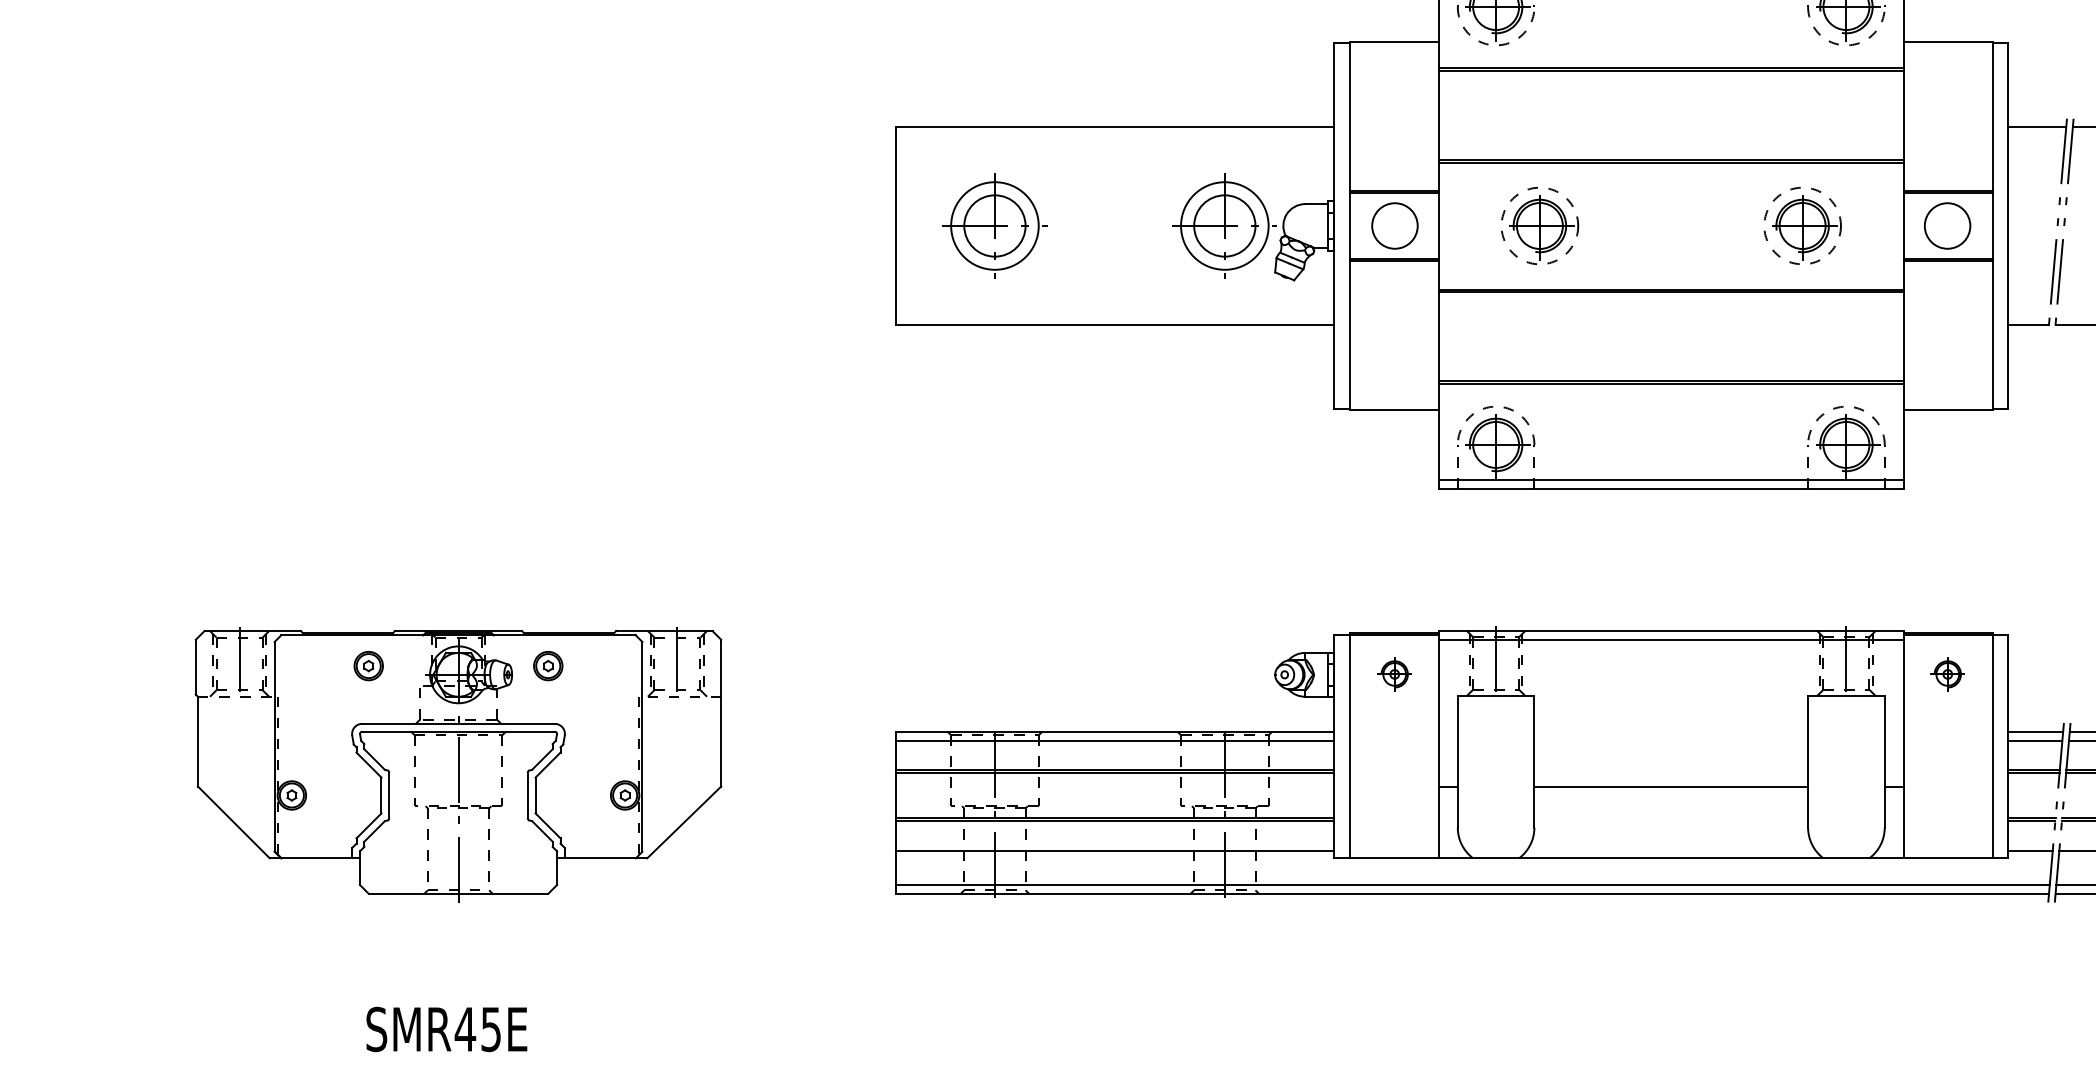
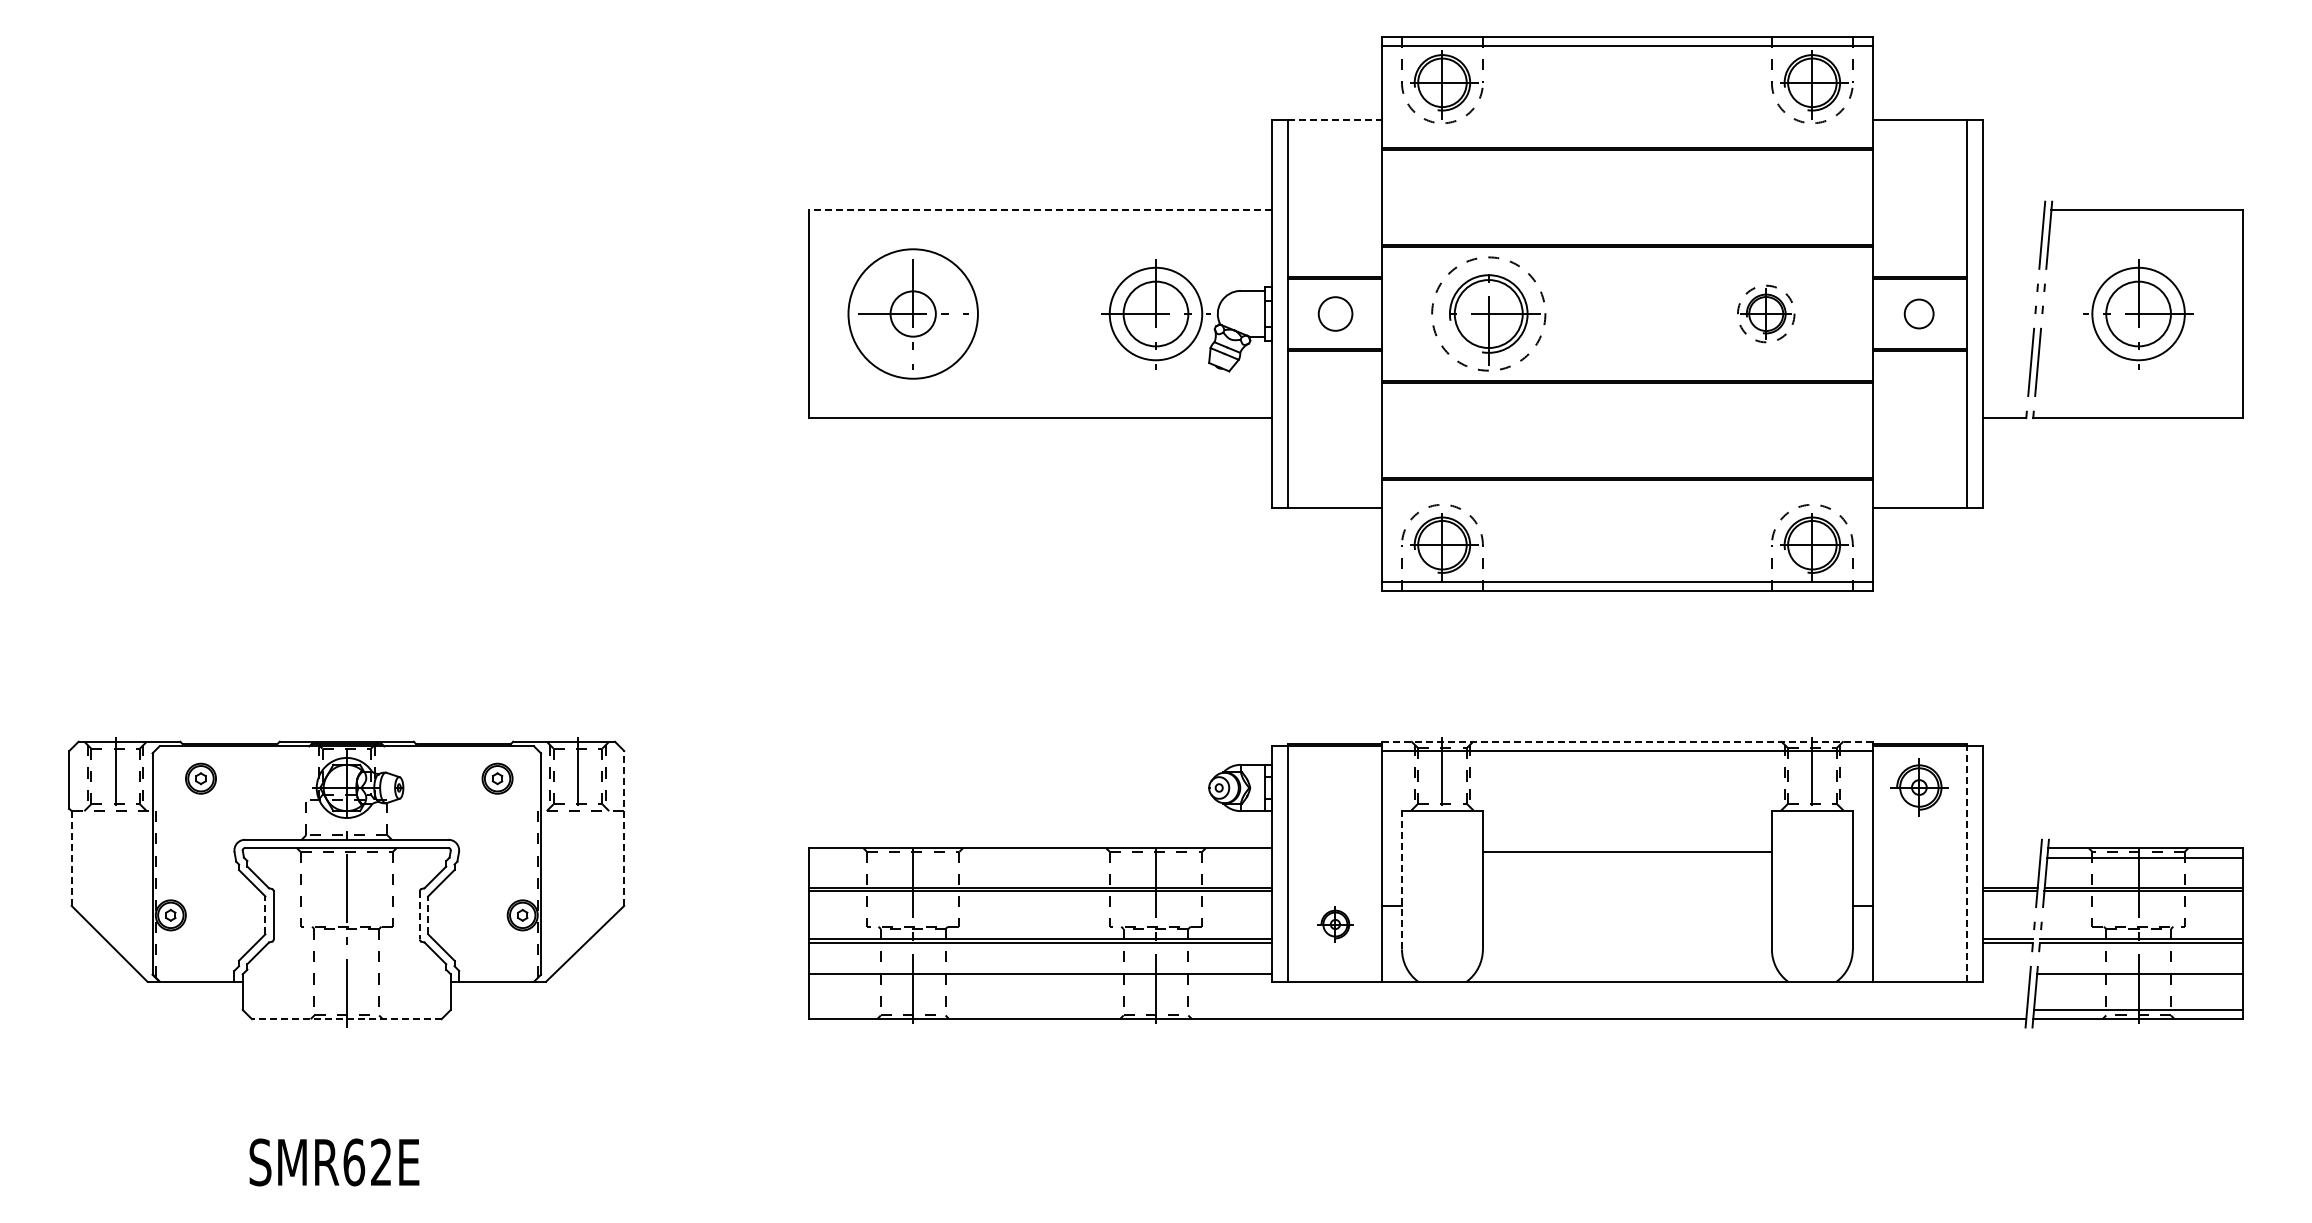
line: (1394, 41) -> (1335, 119), solid -> dashed
line: (1114, 127) -> (1039, 209), solid -> dashed
line: (2036, 127) -> (2013, 209), removed
circle: (994, 225) -> (912, 313), size x0.7
circle: (995, 225) -> (913, 313), size x1.4
circle: (1394, 225) -> (1335, 313), size x0.7
part: (1539, 225) -> (1488, 313), size x1.4
part: (1802, 225) -> (1766, 313), size x0.7
circle: (1947, 225) -> (1919, 313), size x0.6
line: (1671, 630) -> (1627, 741), solid -> dashed
part: (368, 665) -> (200, 778), moved
part: (548, 665) -> (497, 778), moved
part: (1394, 674) -> (1335, 924), moved
part: (1947, 674) -> (1919, 787), size x1.6
line: (721, 712) -> (624, 827), solid -> dashed
line: (2035, 732) -> (2012, 848), removed
line: (1115, 740) -> (1040, 857), removed
line: (2035, 740) -> (2011, 857), removed
line: (197, 741) -> (71, 858), solid -> dashed
line: (1993, 745) -> (1967, 862), solid -> dashed
line: (1457, 761) -> (1401, 879), solid -> dashed
line: (1670, 786) -> (1626, 851), moved
line: (381, 795) -> (265, 915), solid -> dashed
line: (527, 795) -> (419, 915), solid -> dashed
line: (535, 795) -> (428, 915), solid -> dashed
line: (2030, 851) -> (2006, 974), removed
line: (1473, 884) -> (1418, 1009), removed
line: (458, 894) -> (346, 1019), solid -> dashed
text: (477, 1029) -> (366, 1162), SMR45E -> SMR62E

